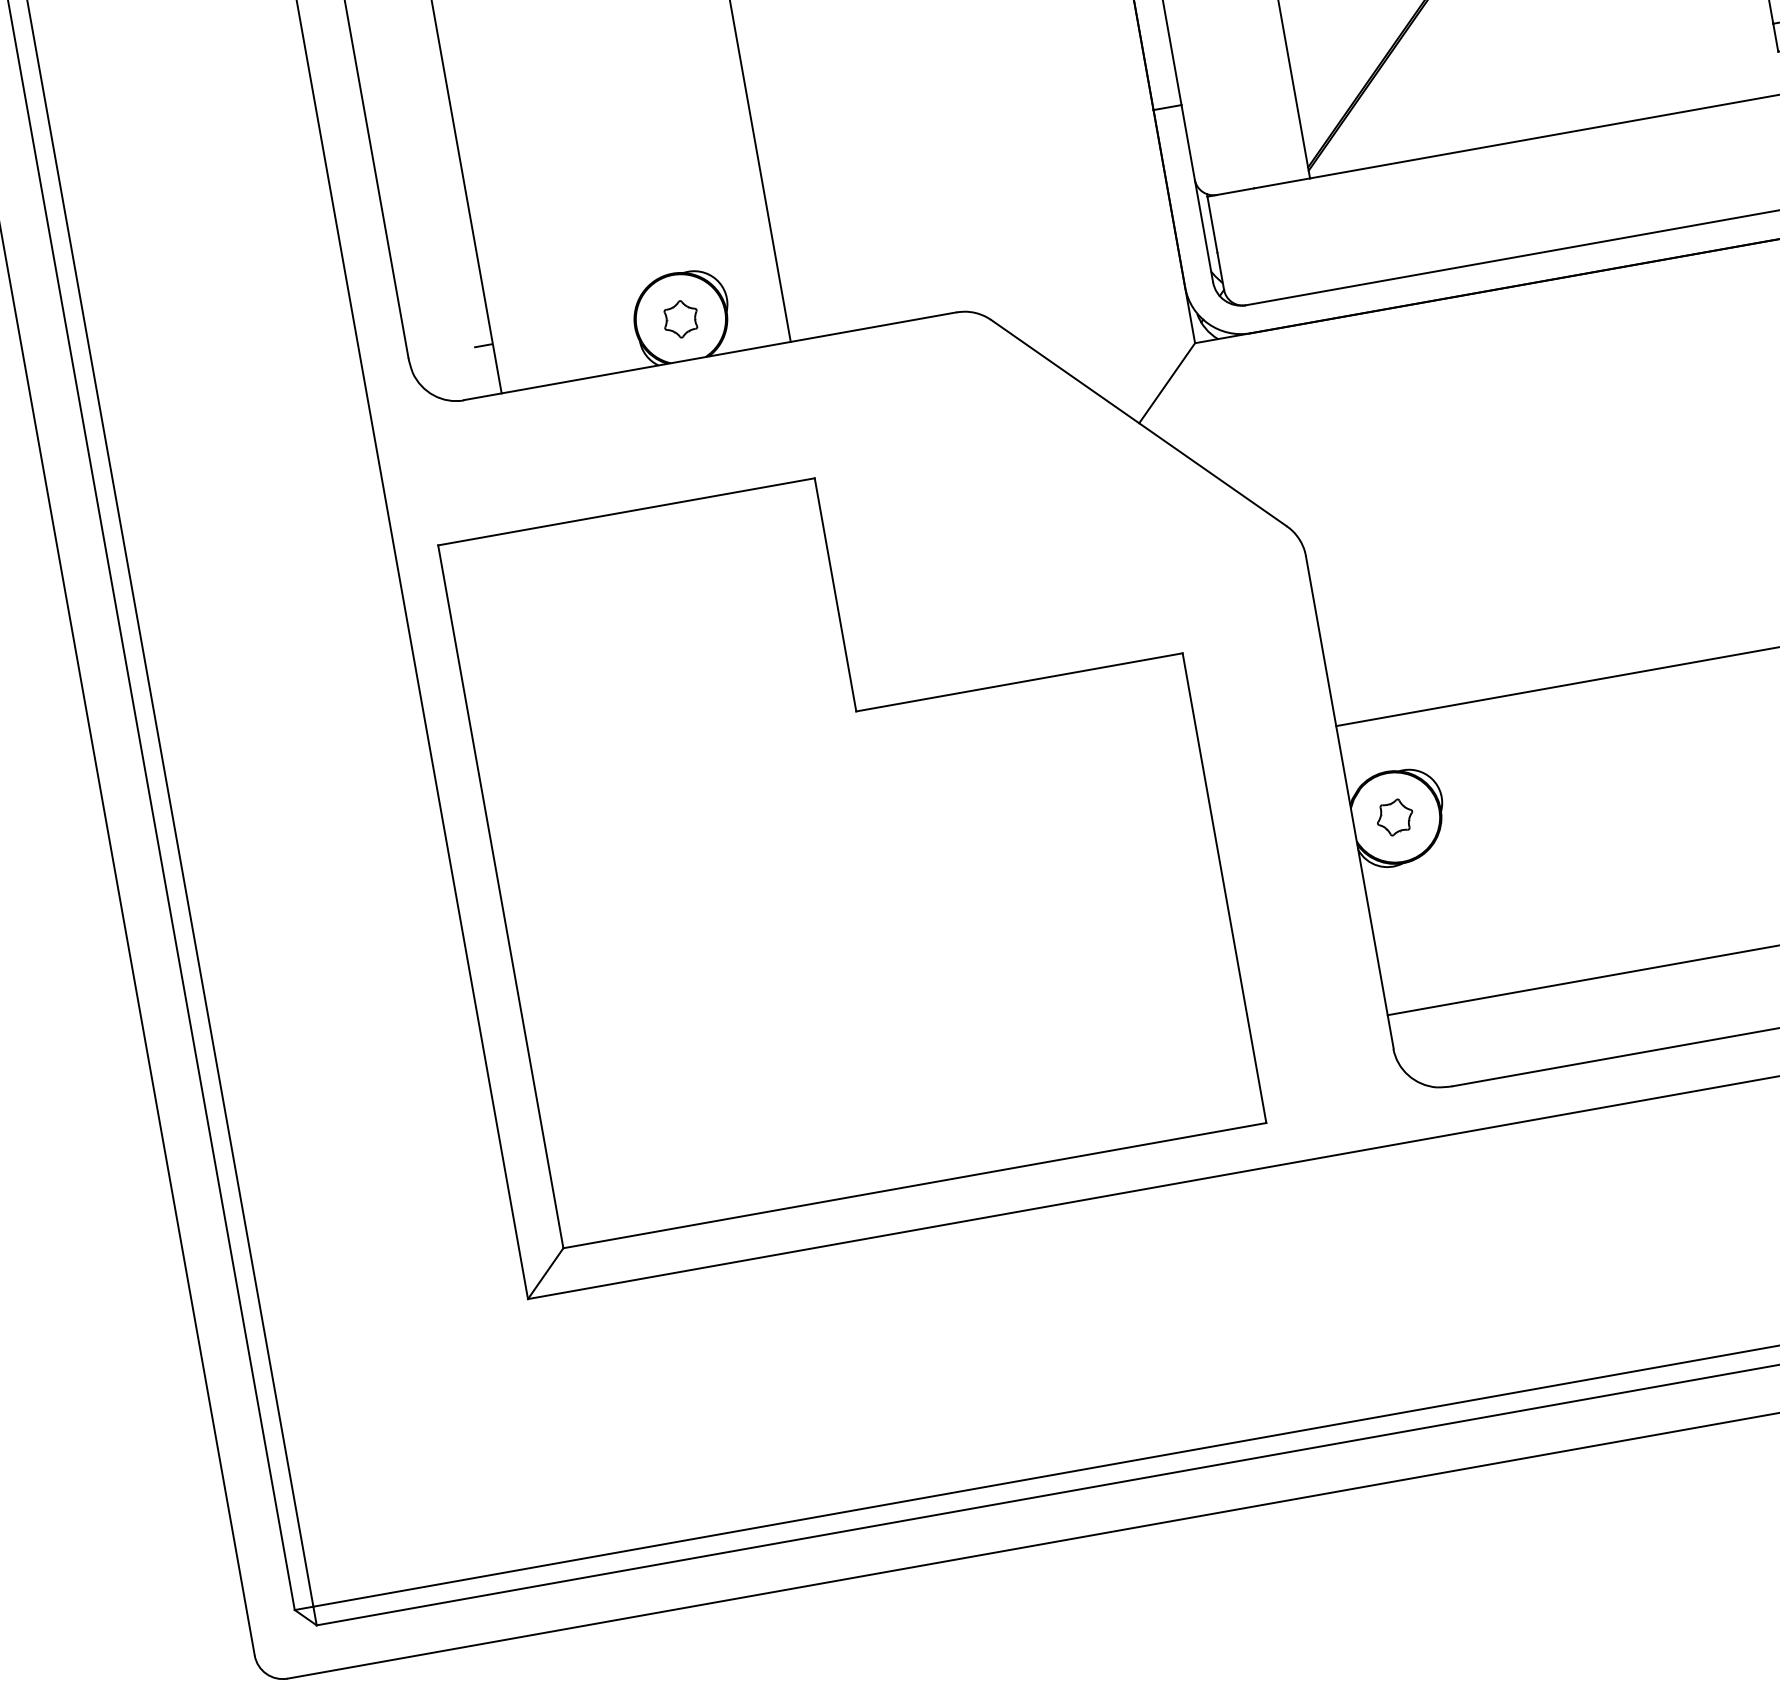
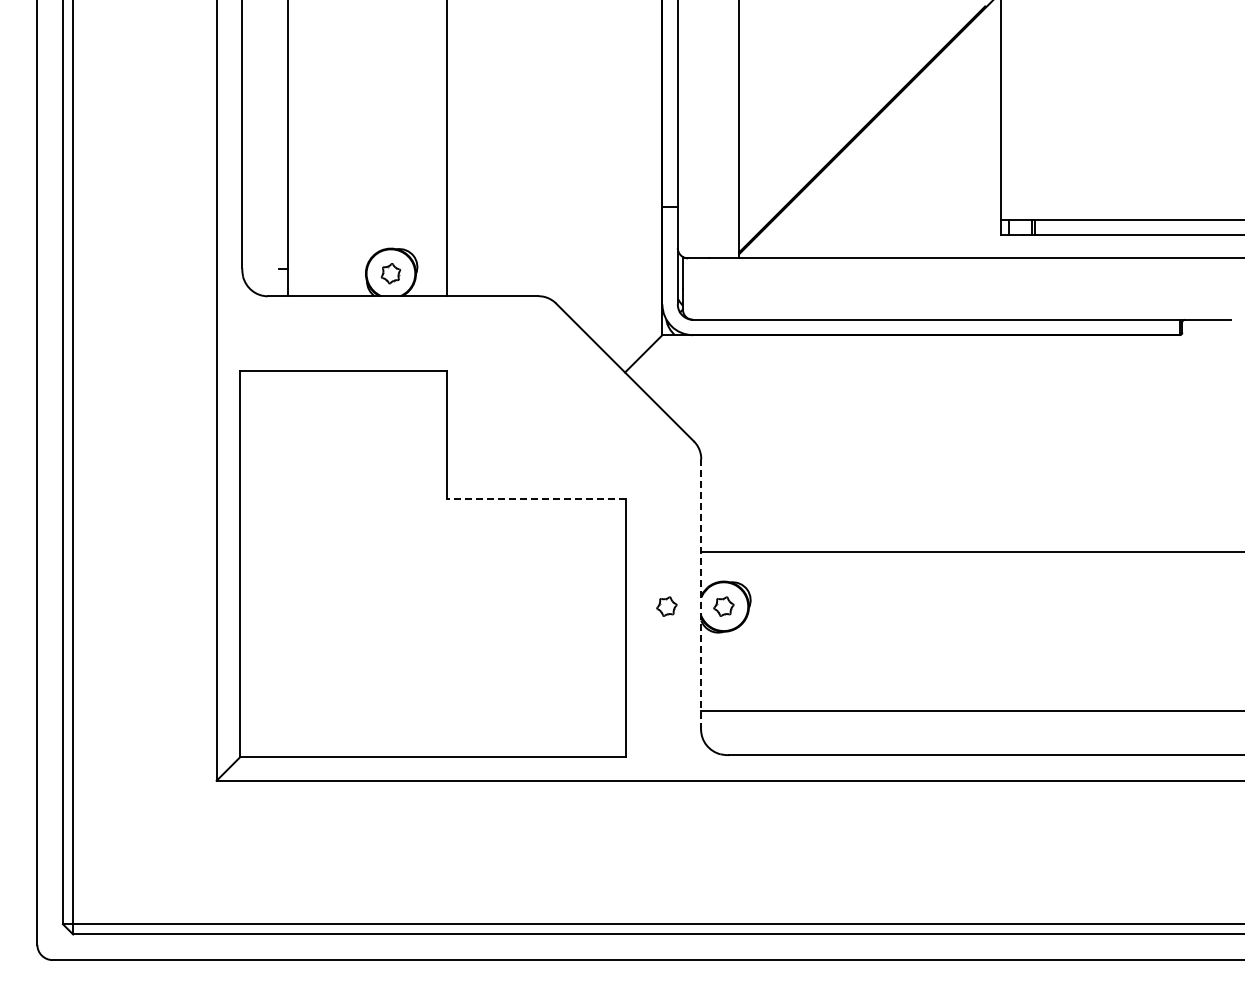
line: (1019, 683) -> (536, 499), solid -> dashed
line: (1350, 802) -> (701, 594), solid -> dashed
part: (1290, 835) -> (666, 606), added

